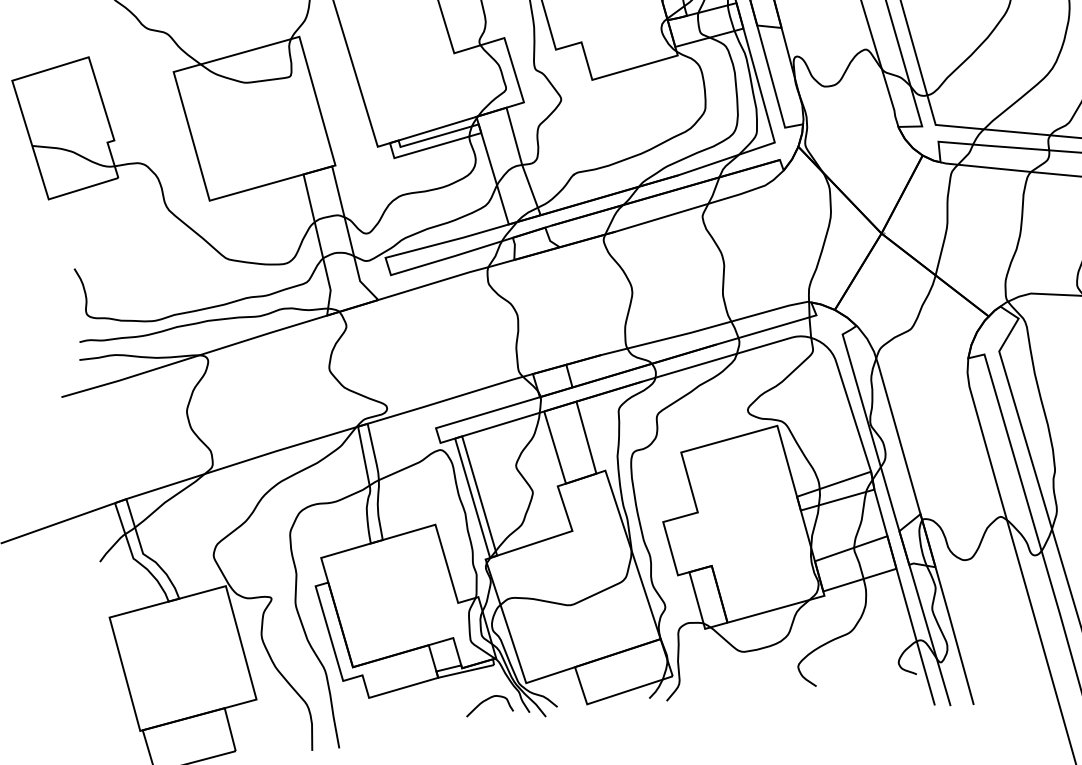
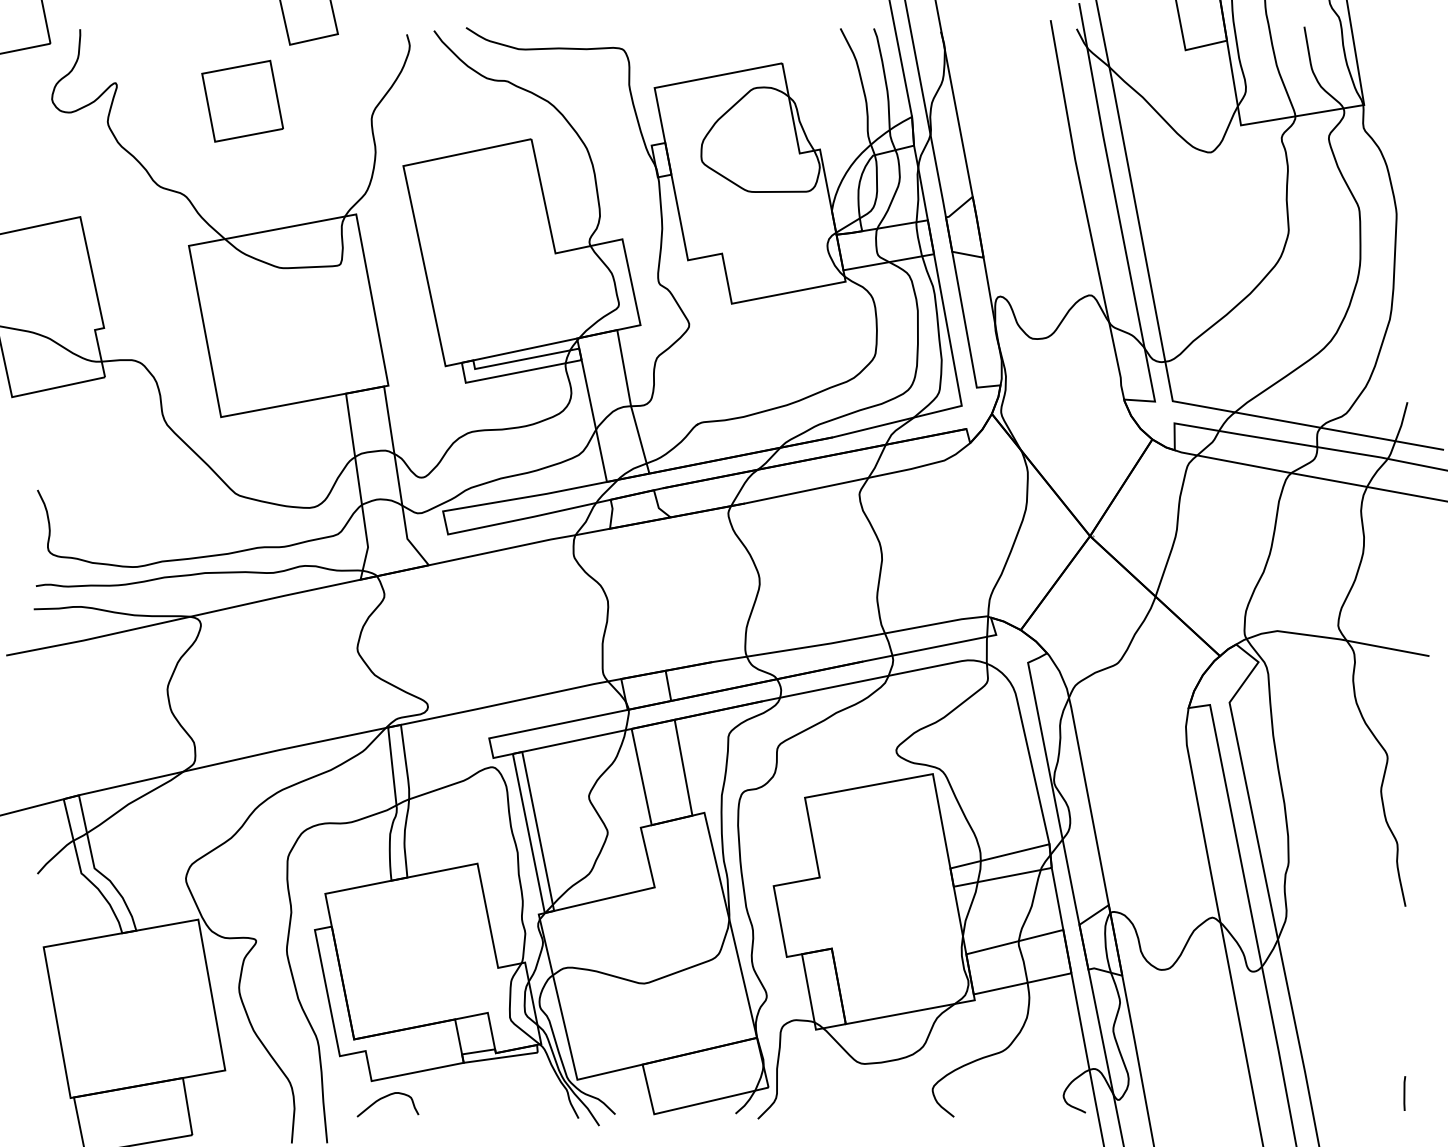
curve: (486, 701) -> (384, 1098), moved

